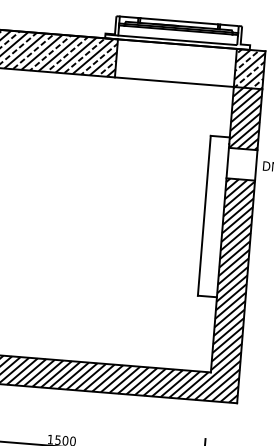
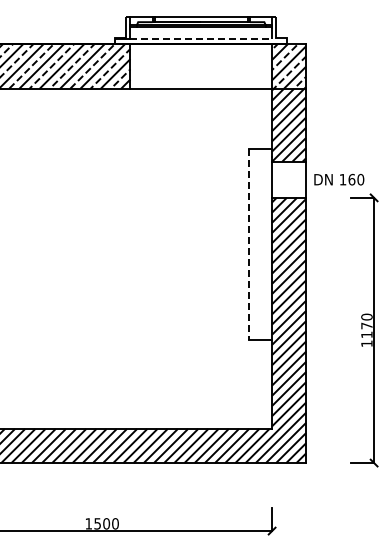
line: (177, 40) -> (201, 39), solid -> dashed
line: (204, 215) -> (249, 244), solid -> dashed

